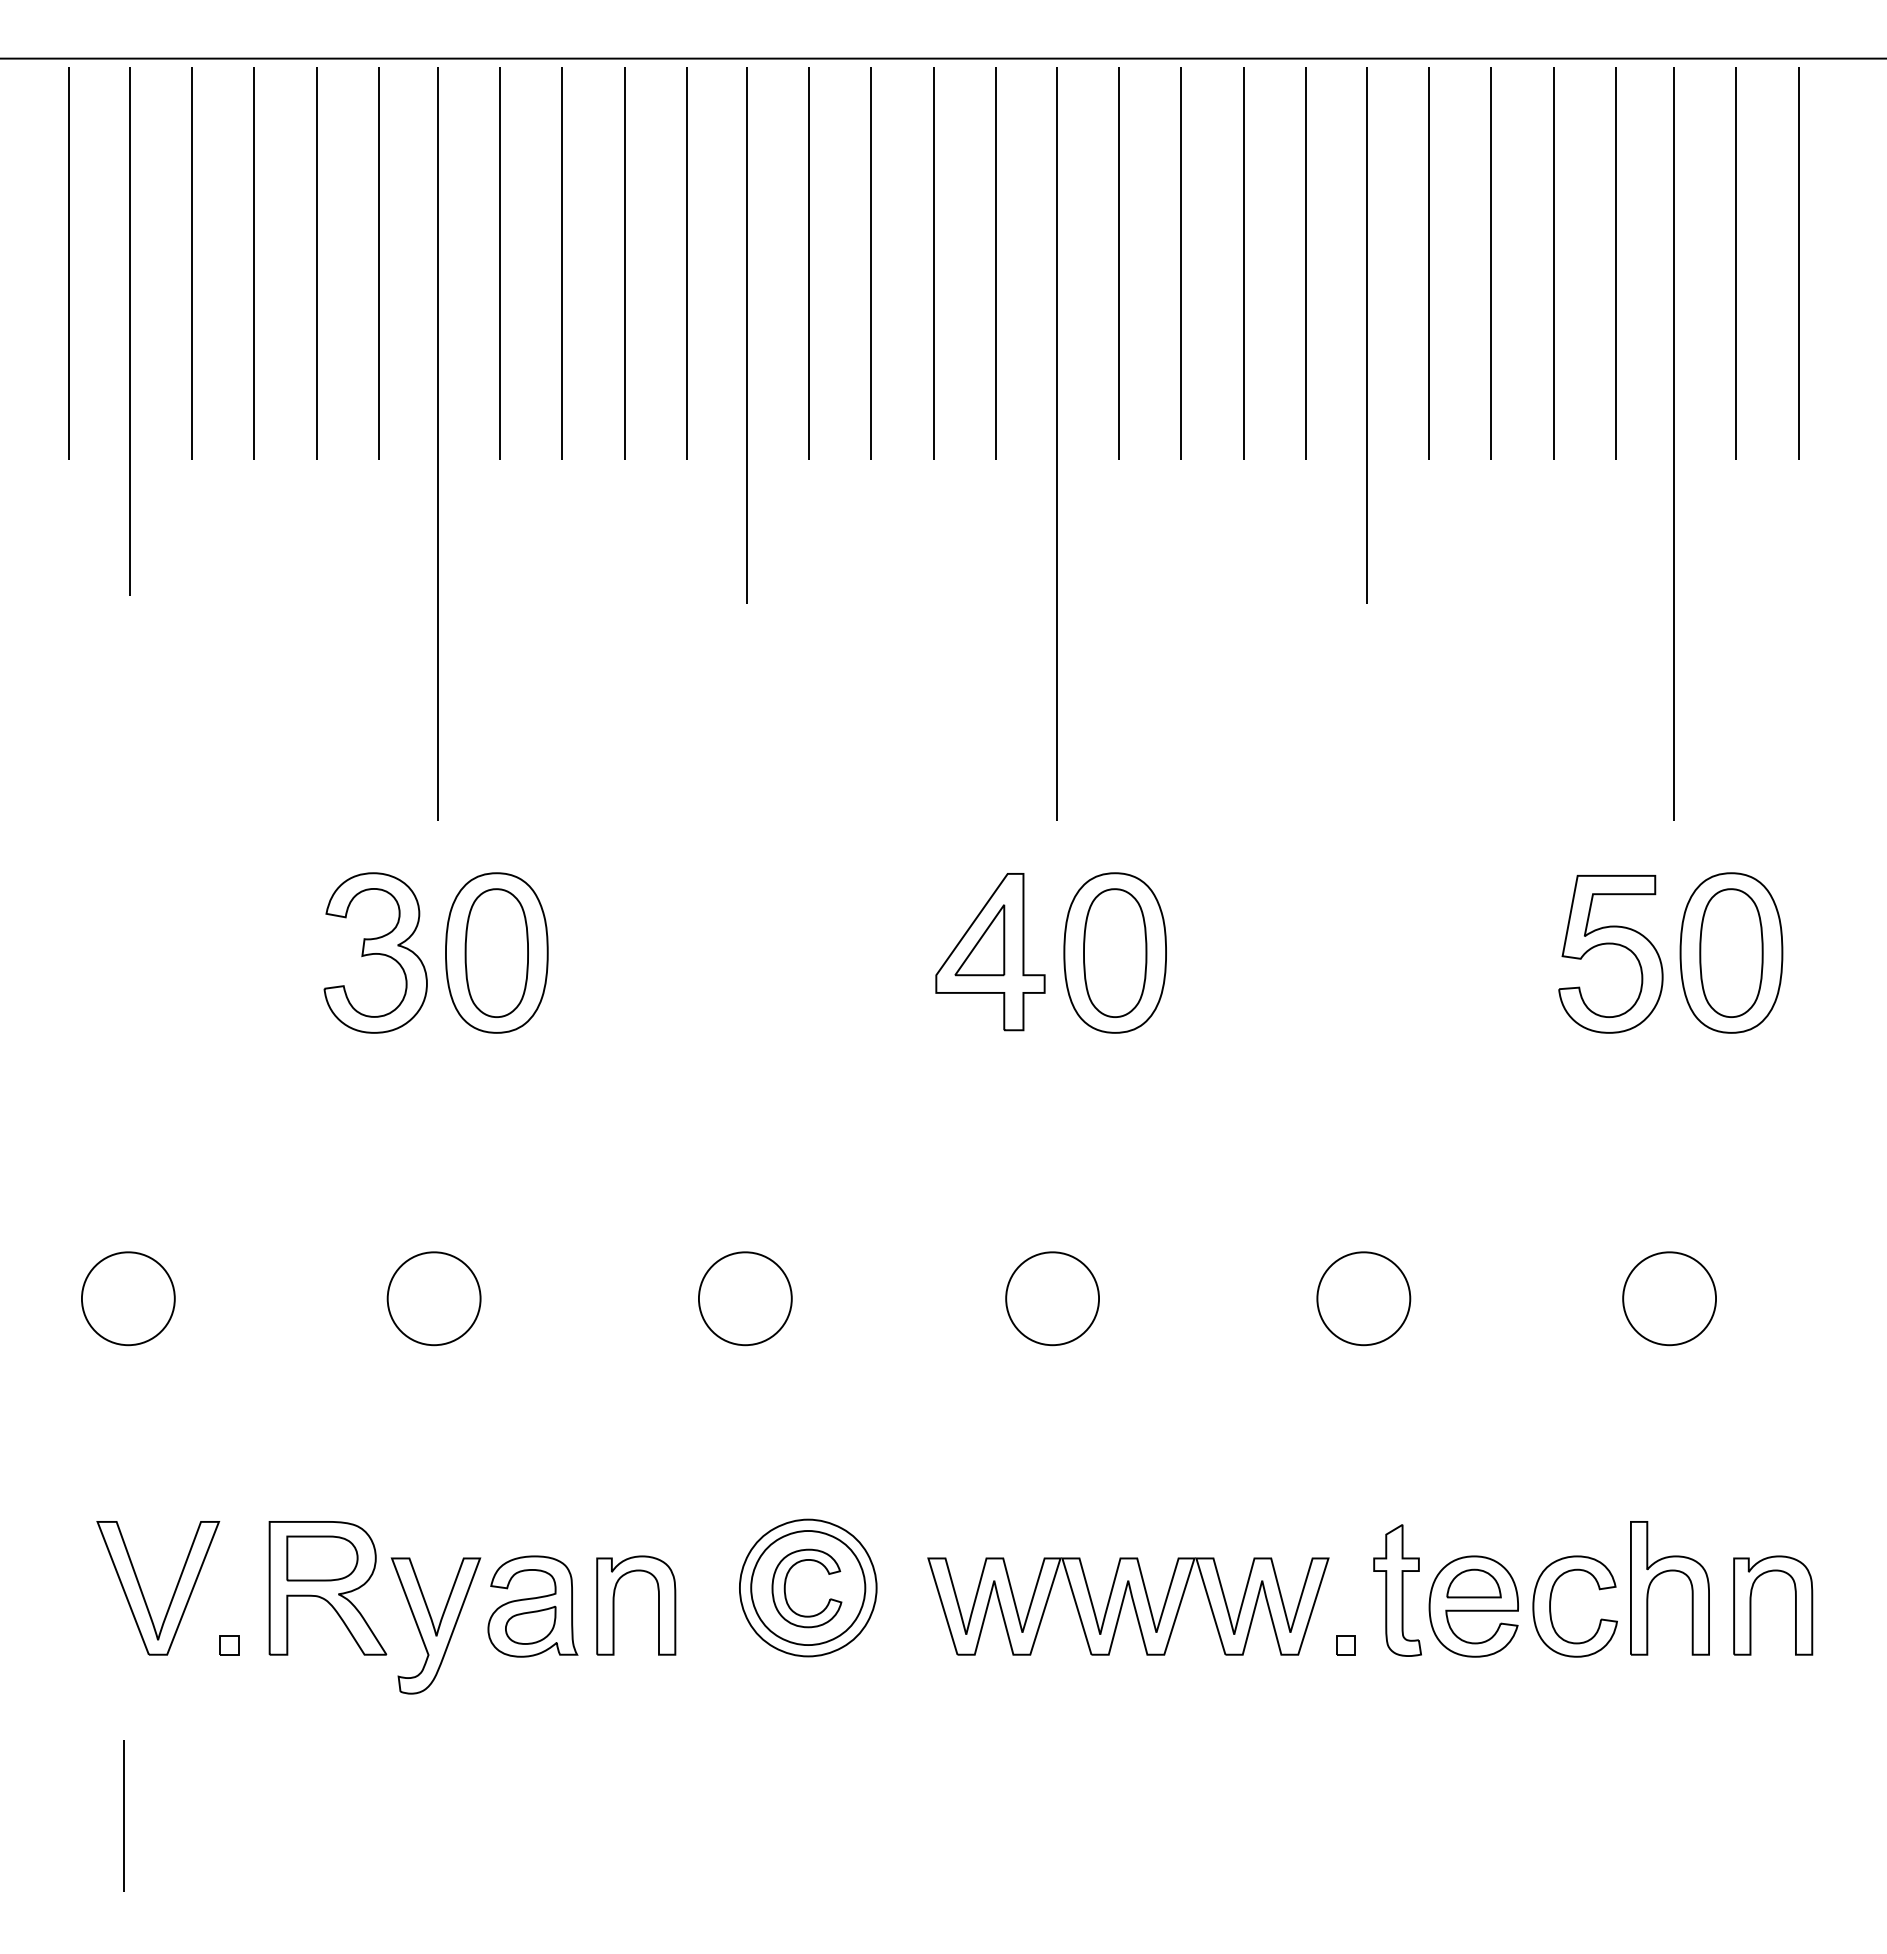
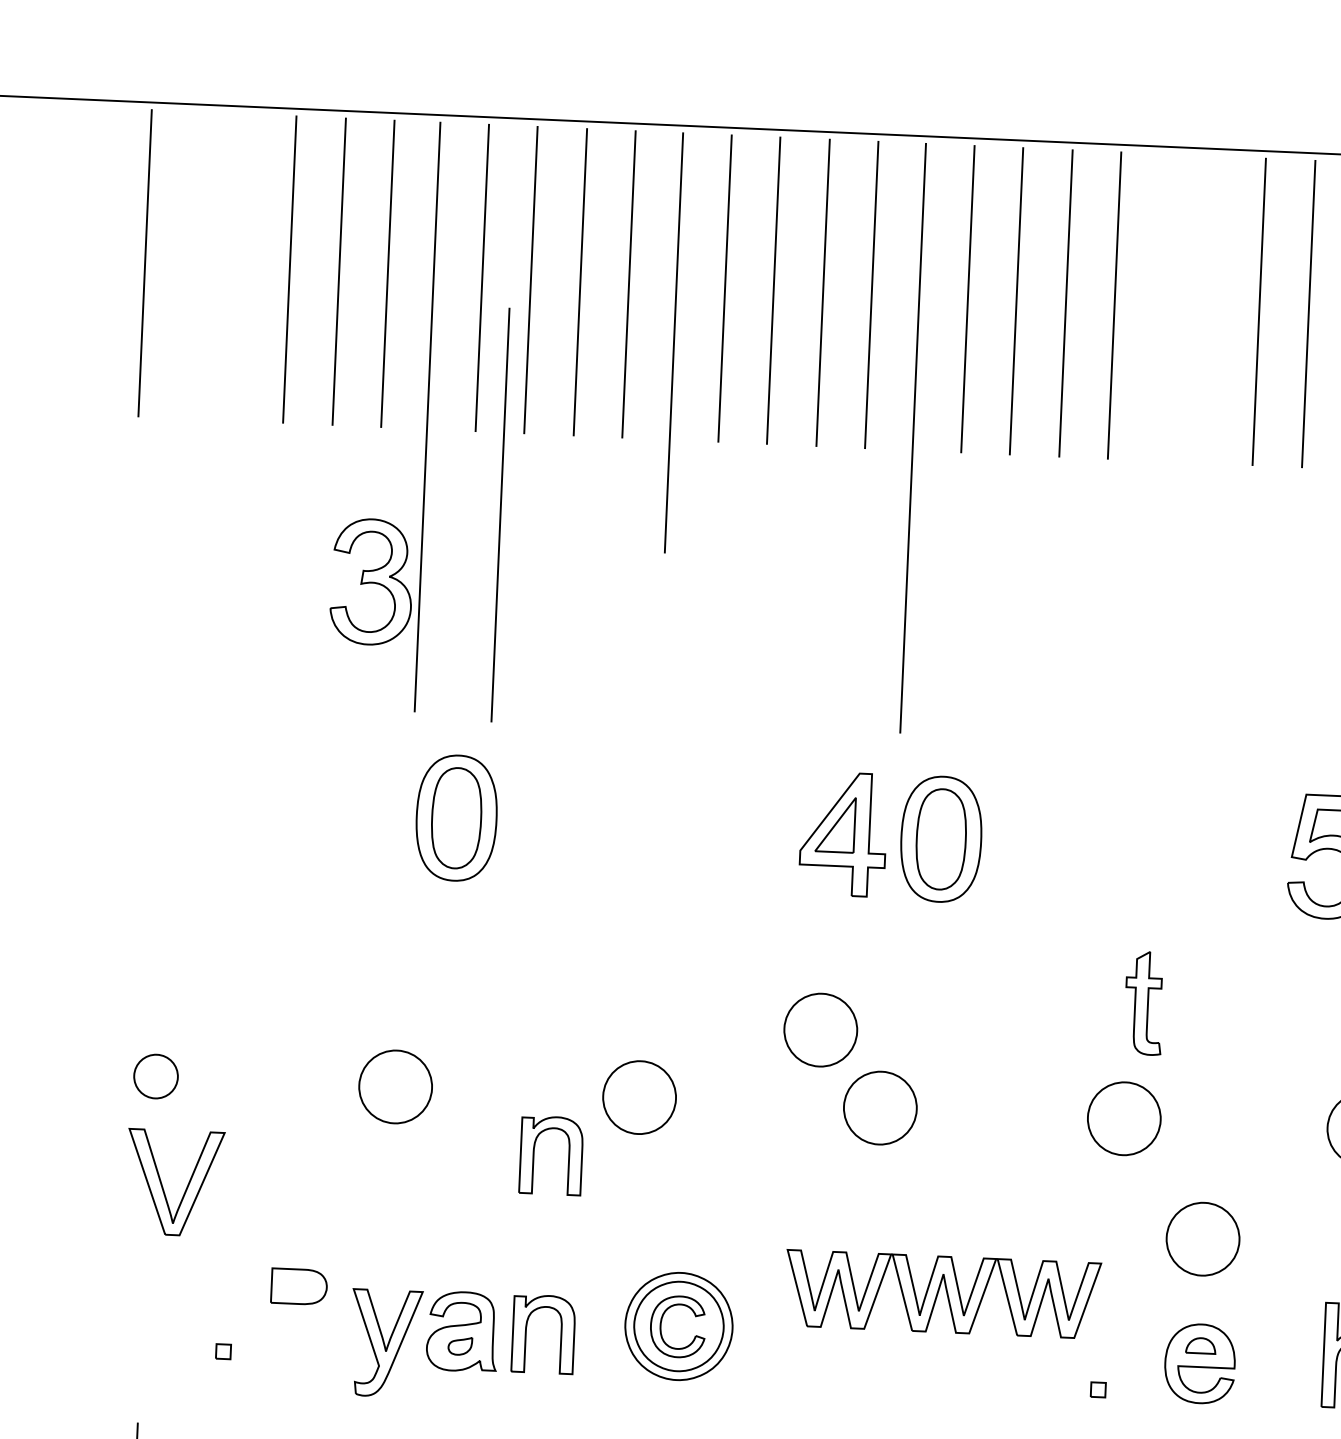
line: (191, 263) -> (240, 267), removed
line: (1428, 263) -> (1210, 309), removed
line: (129, 331) -> (500, 514), moved
line: (1366, 335) -> (1159, 363), removed
part: (375, 952) -> (371, 581), moved
part: (972, 1202) -> (820, 1029), added
part: (128, 1298) -> (156, 1076), size x0.6
part: (614, 1377) -> (534, 1154), added
part: (1470, 1447) -> (1202, 1239), added
part: (1473, 1583) -> (1200, 1345), size x0.7
part: (327, 1588) -> (302, 1310), removed
part: (1397, 1590) -> (1144, 1003), moved
part: (173, 1592) -> (186, 1186), moved
part: (1551, 1601) -> (1261, 1362), removed
part: (1128, 1606) -> (942, 1294), moved
part: (530, 1624) -> (460, 1345), size x0.6

